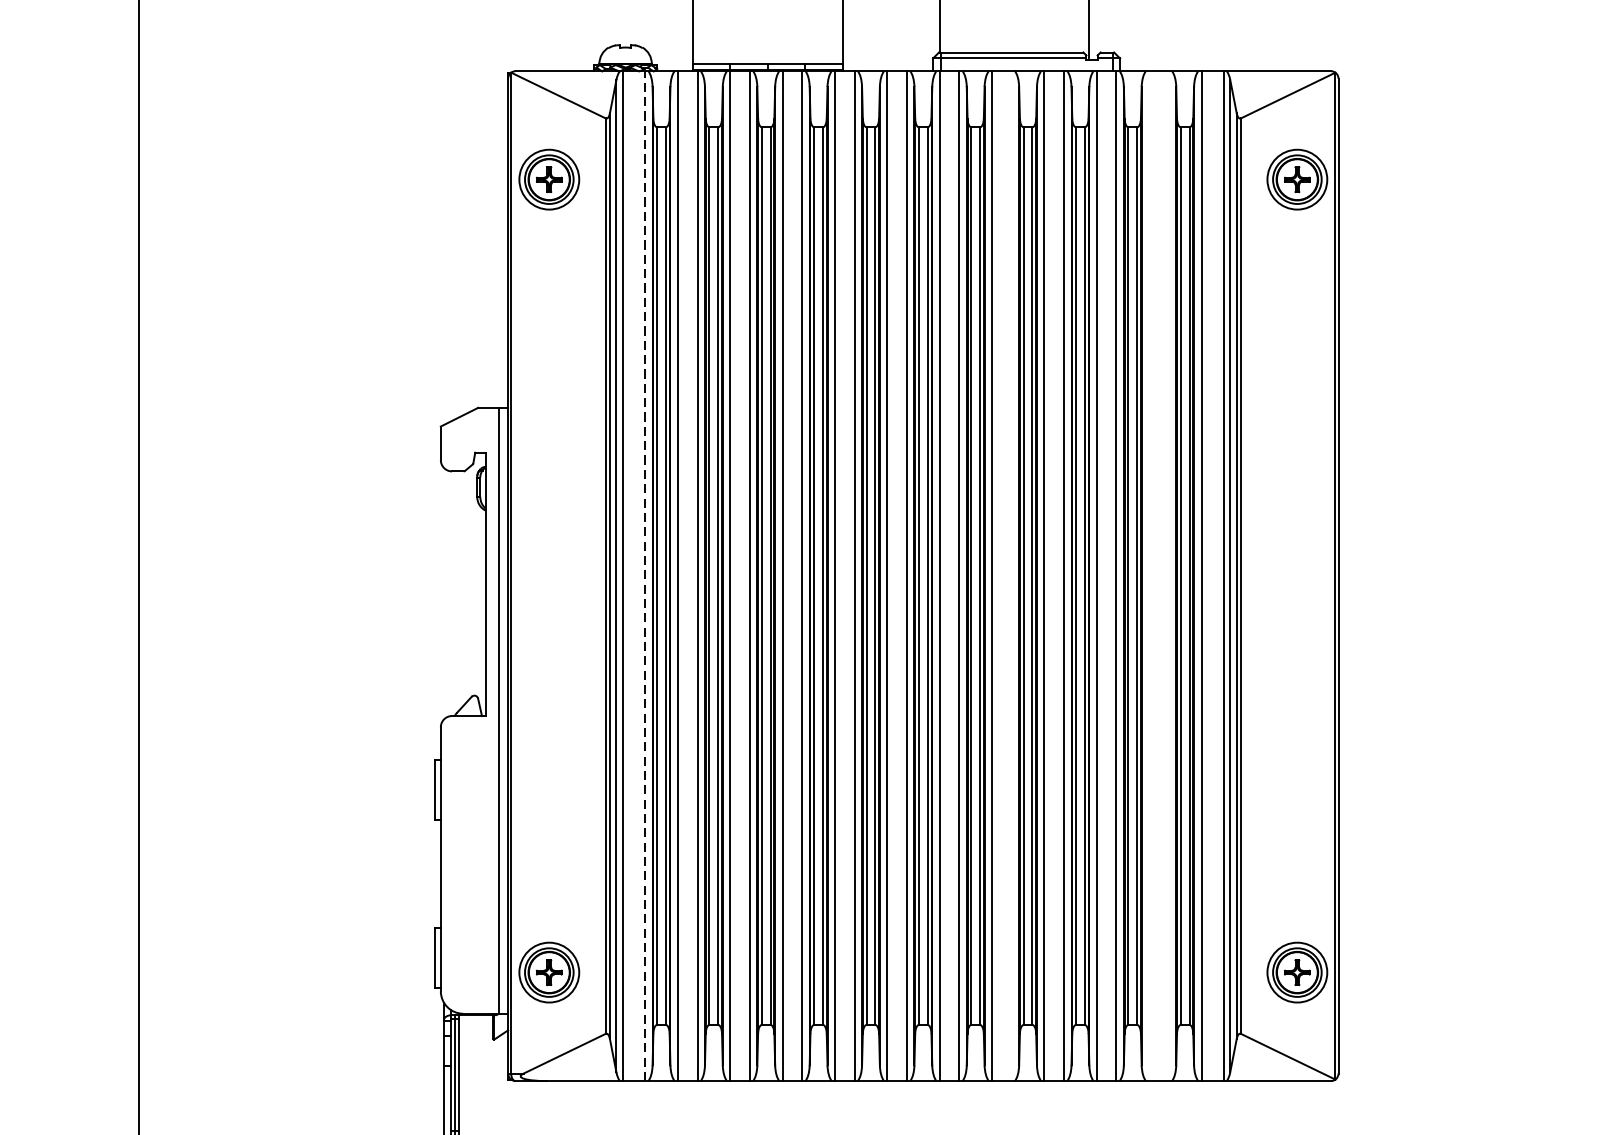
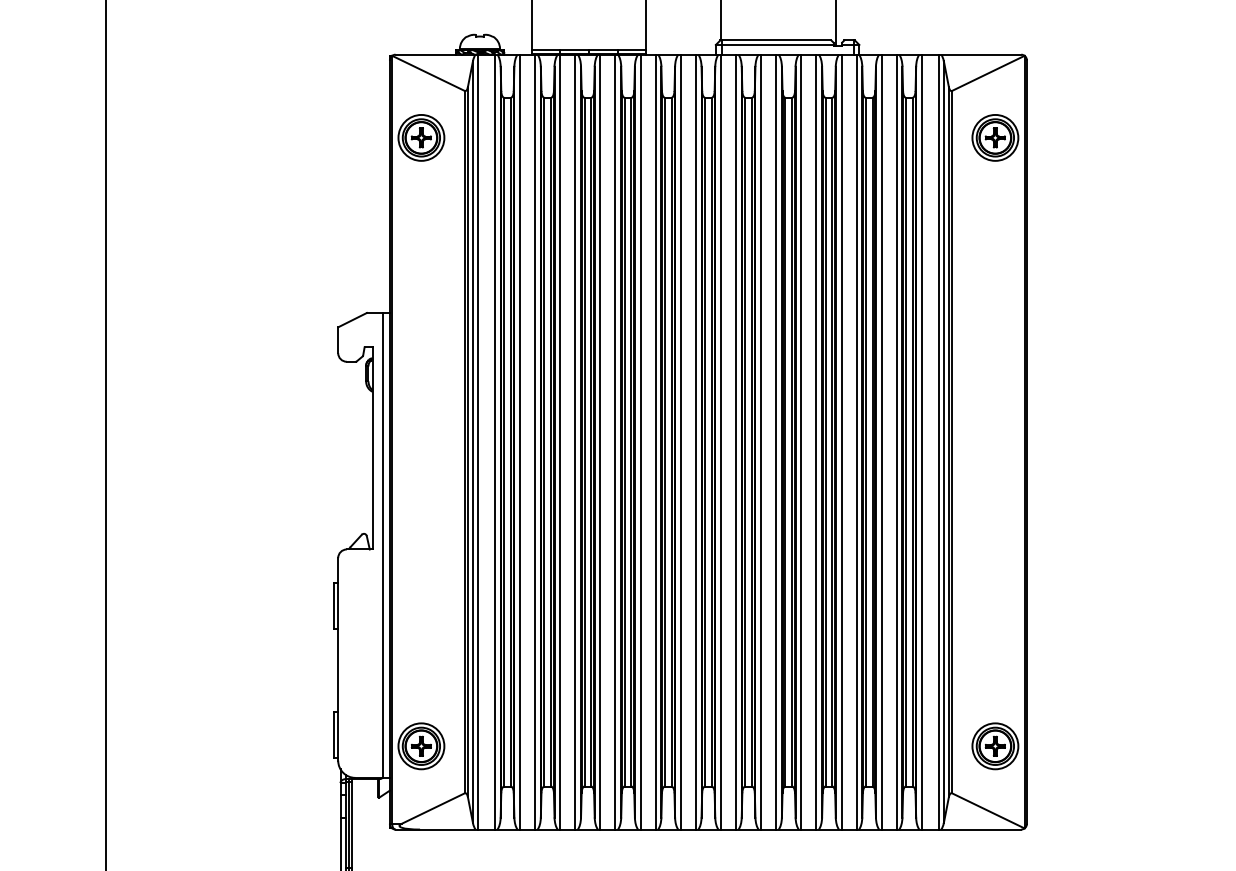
line: (644, 575) -> (494, 441), dashed -> solid
line: (1012, 575) -> (776, 441), added
line: (1148, 575) -> (881, 441), added
line: (1168, 575) -> (896, 441), added

